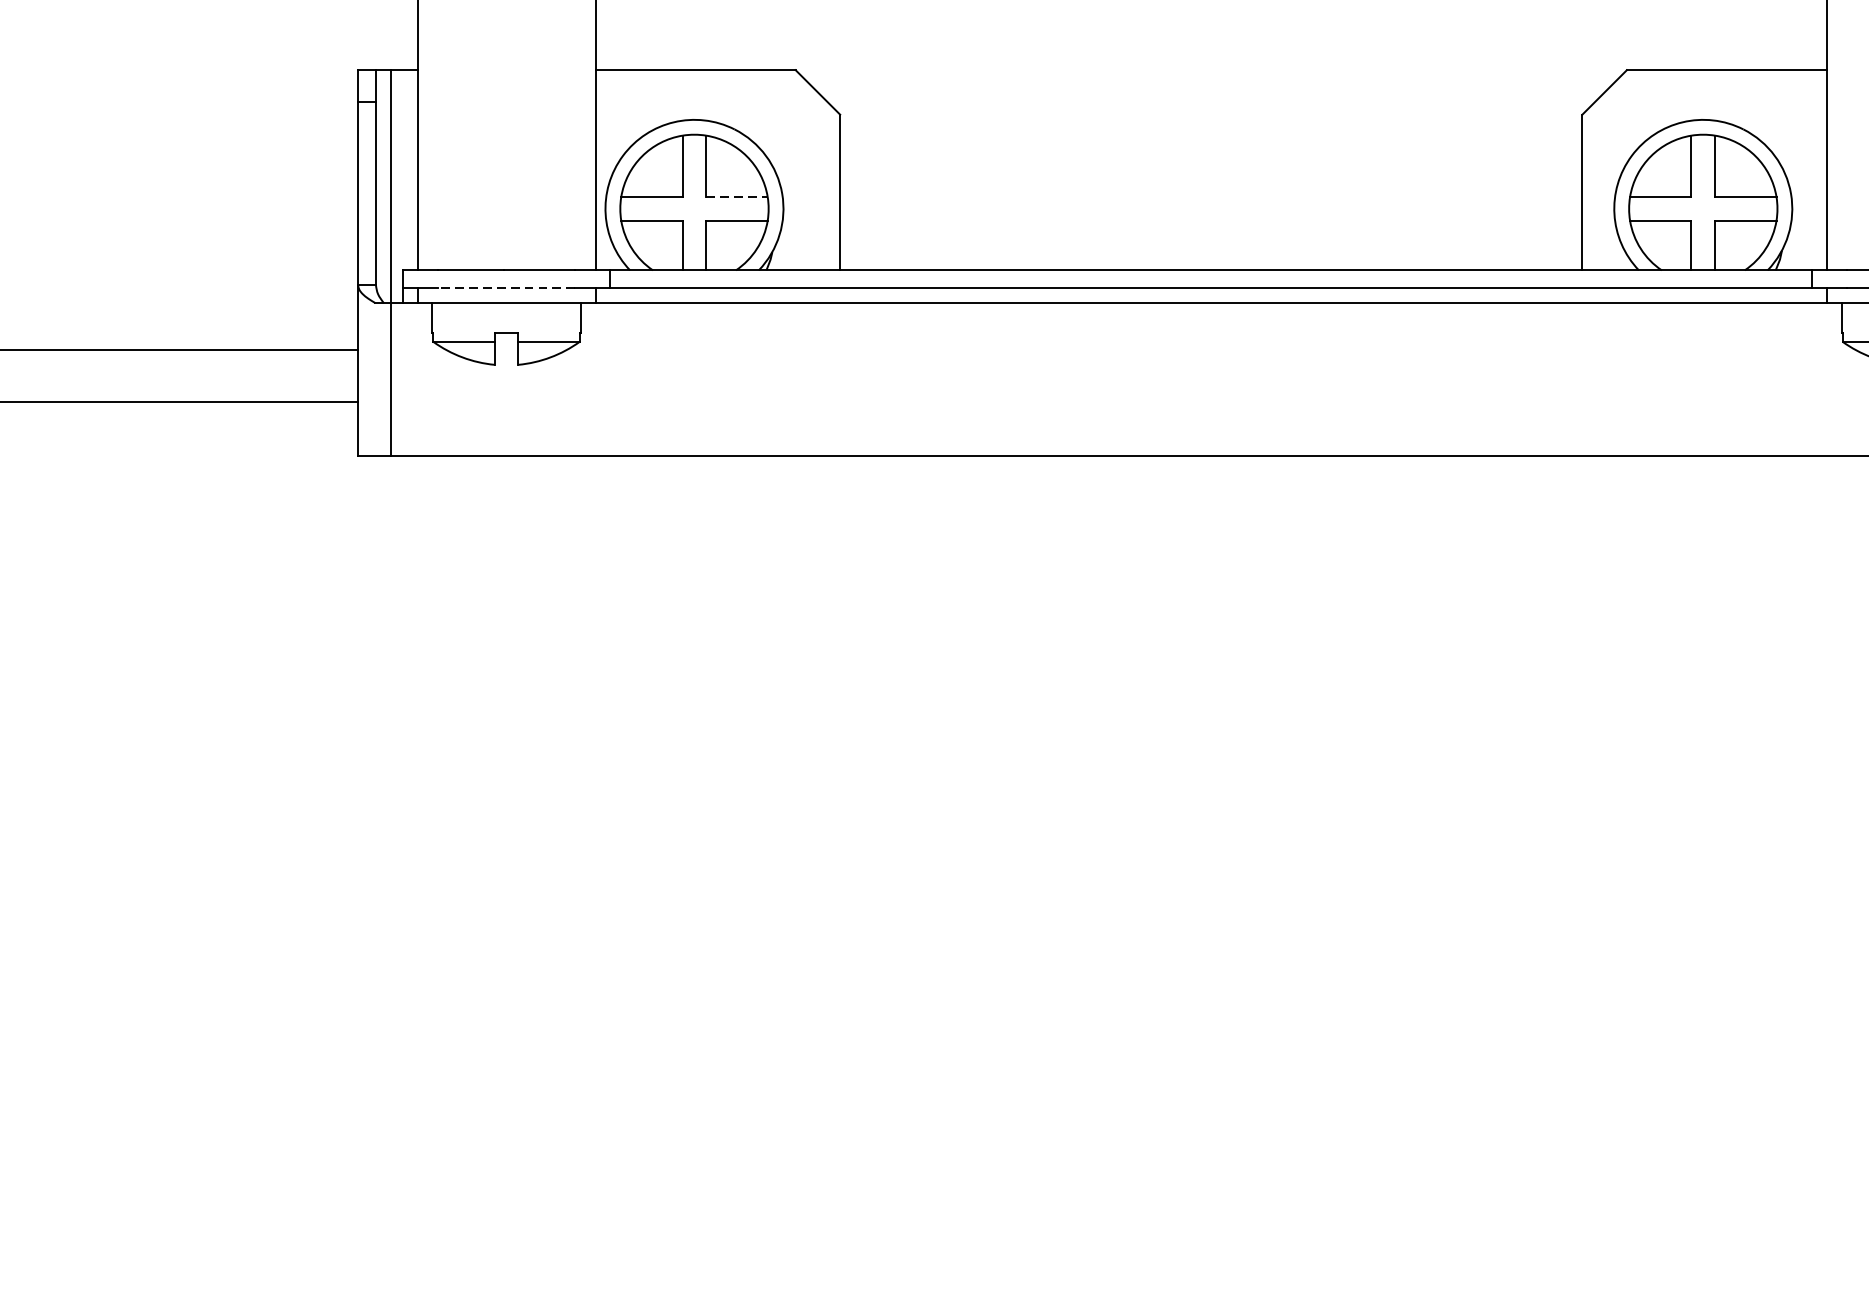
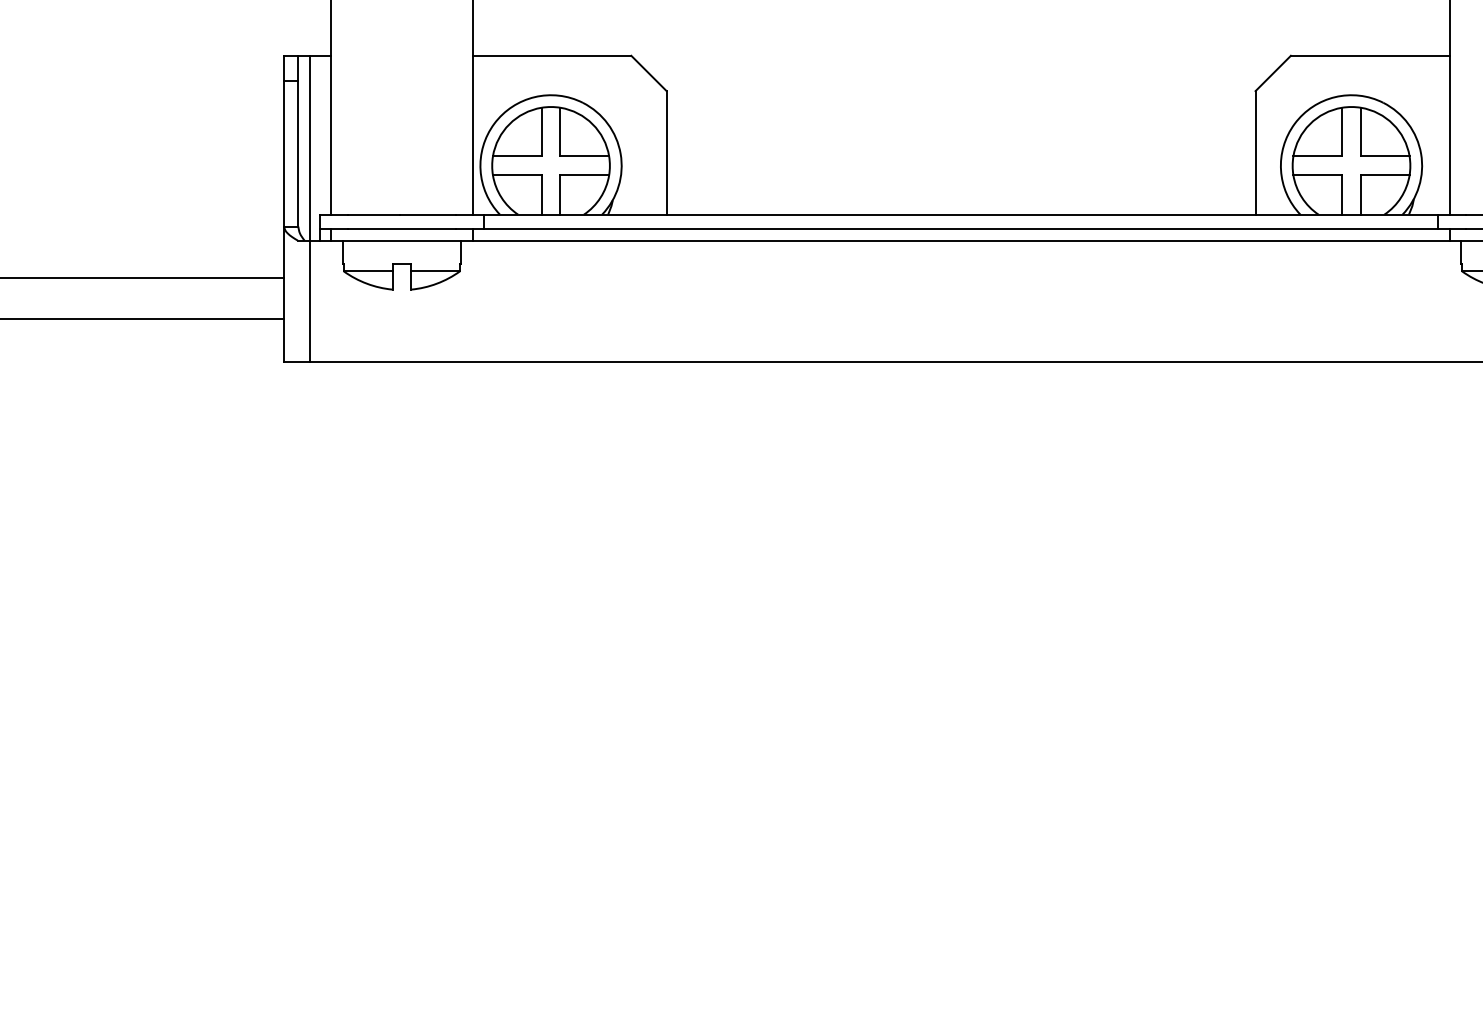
line: (737, 197) -> (585, 156), dashed -> solid
line: (505, 287) -> (401, 228), dashed -> solid

